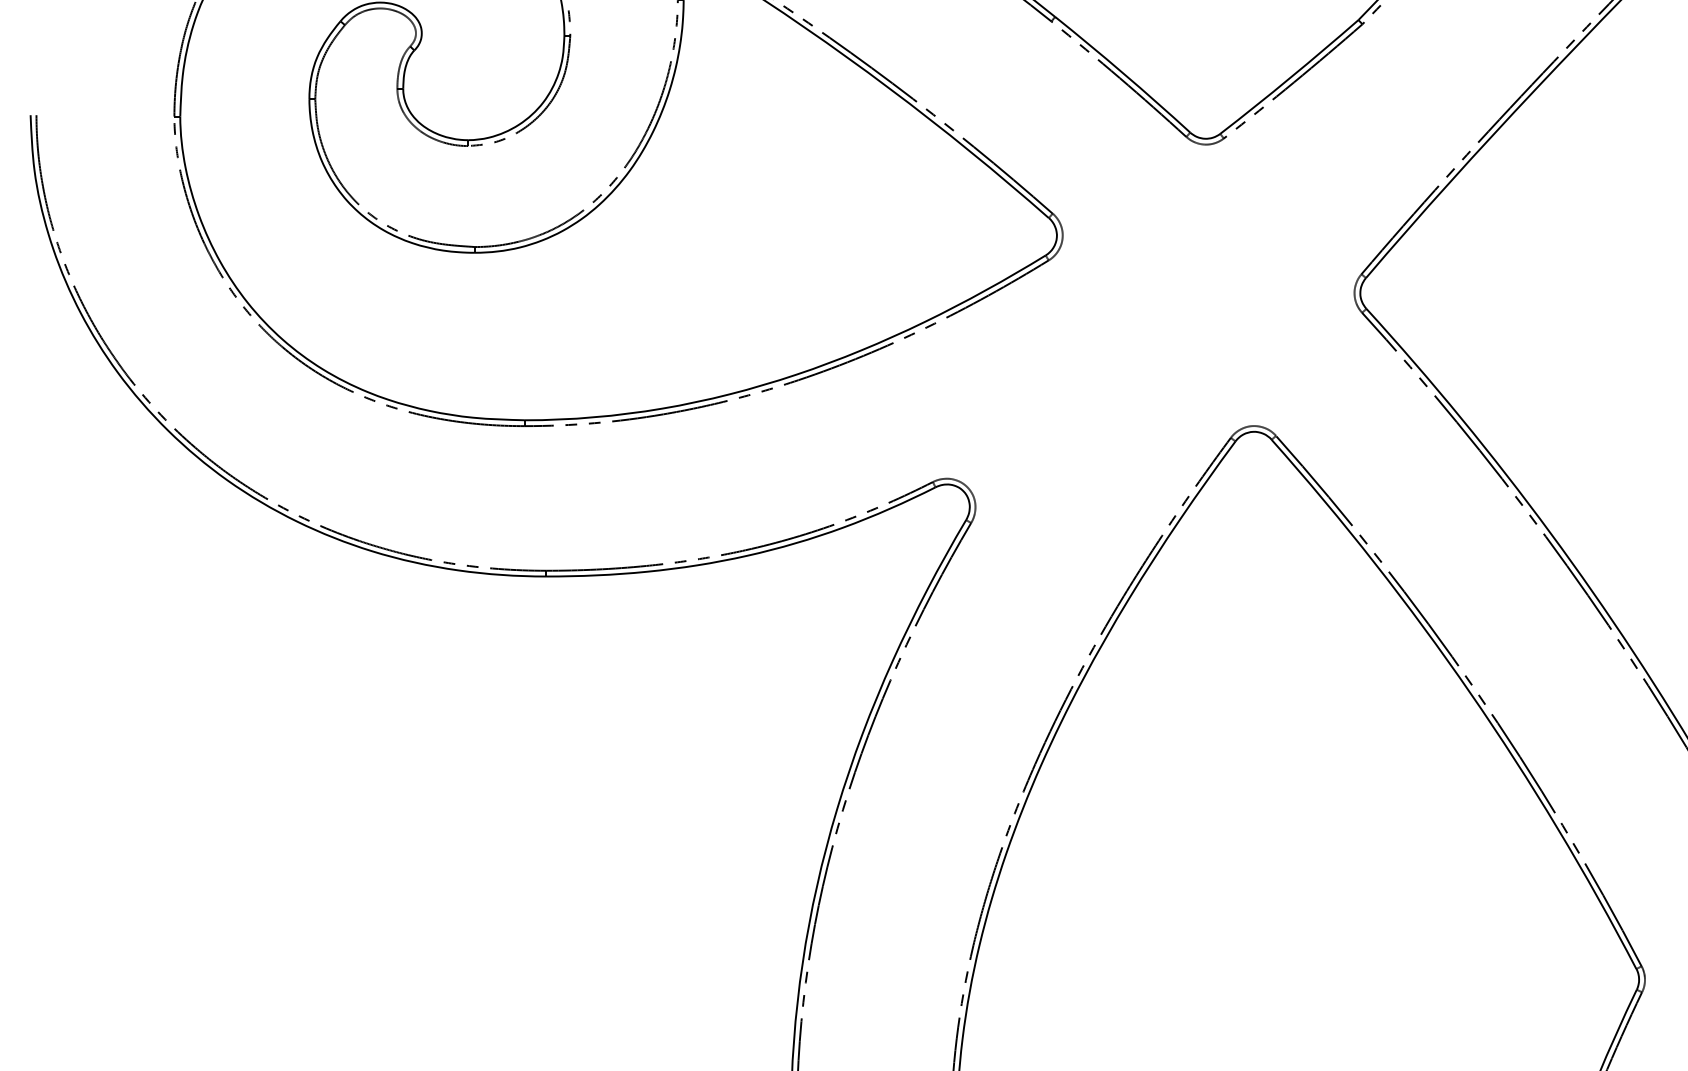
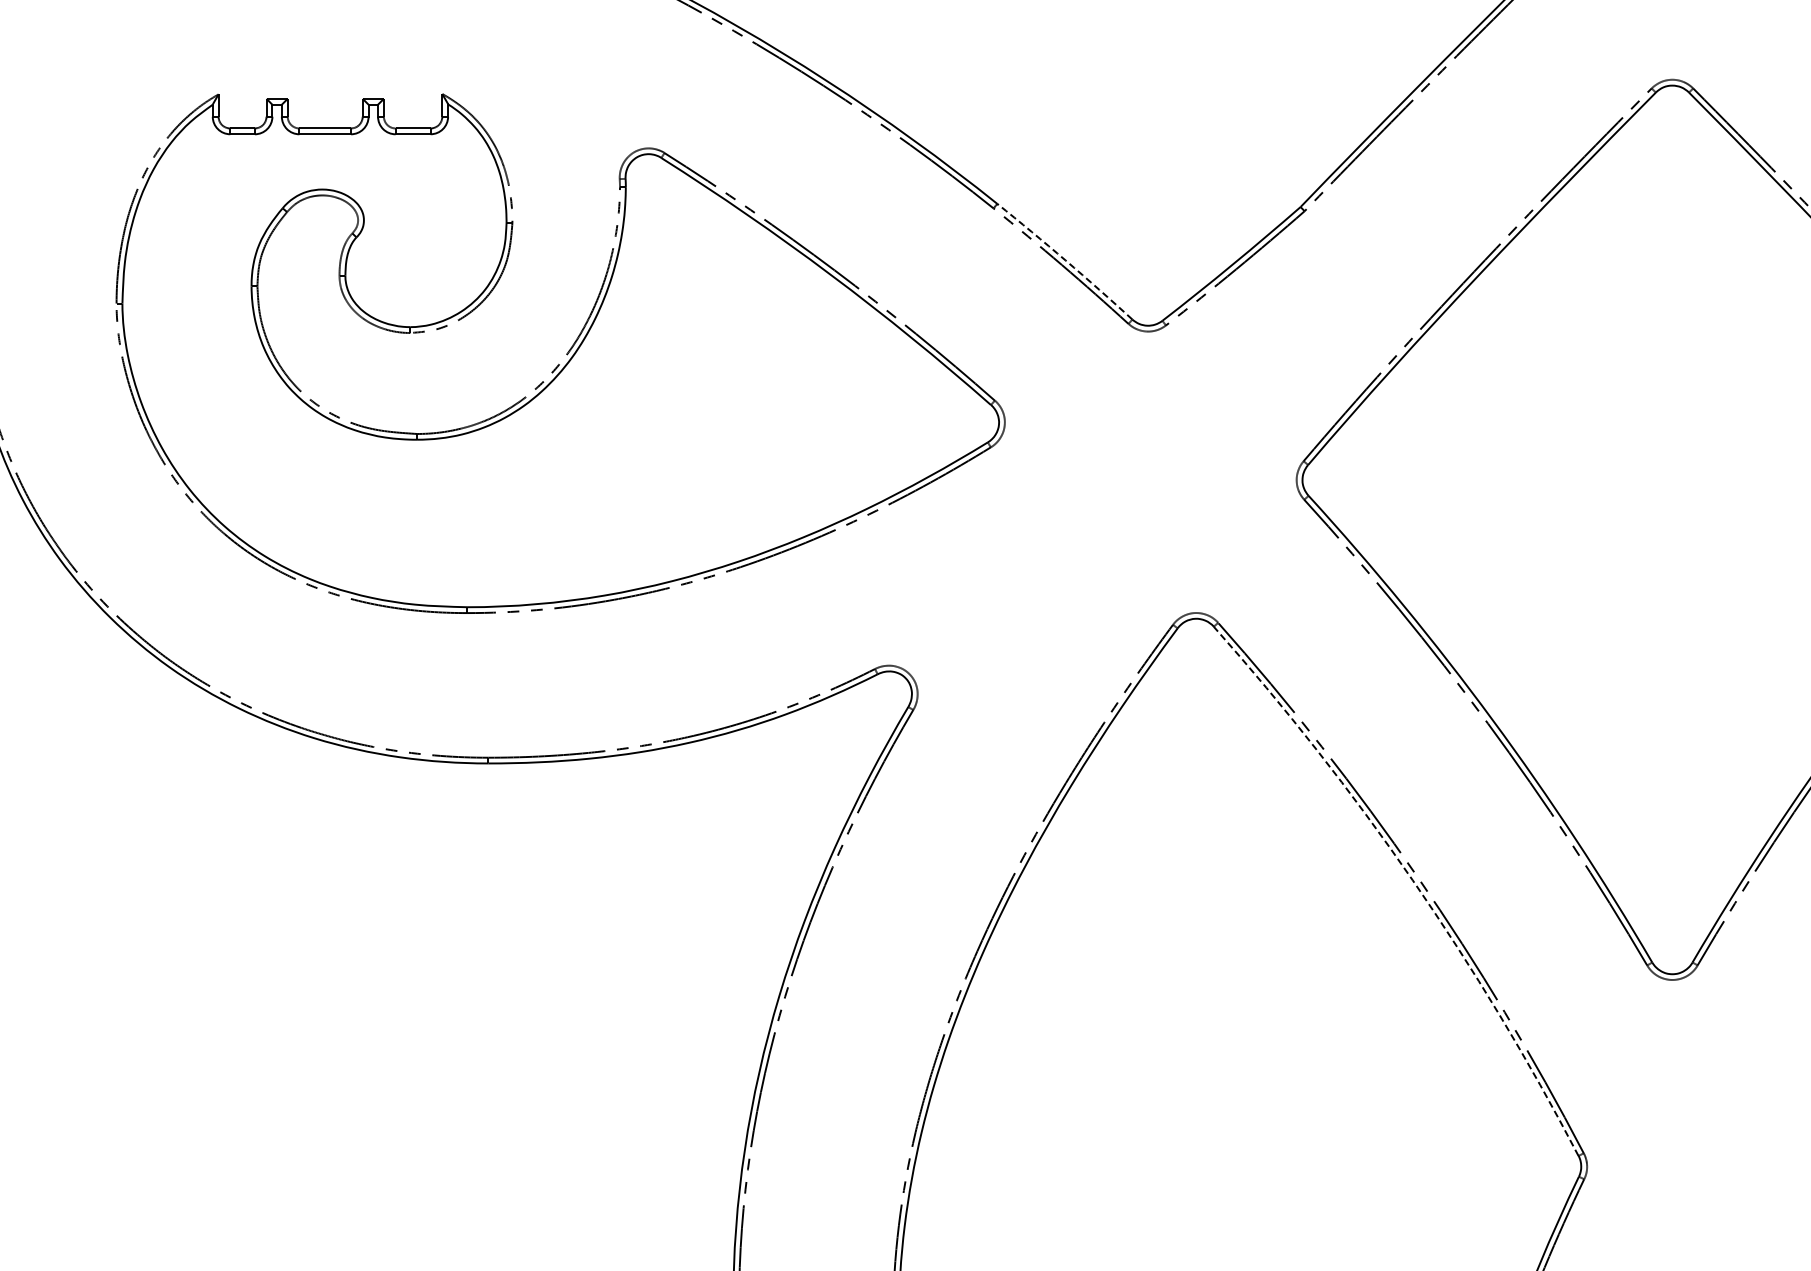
arc: (1123, 73) -> (1065, 260), solid -> dashed
arc: (1470, 693) -> (1412, 880), solid -> dashed

